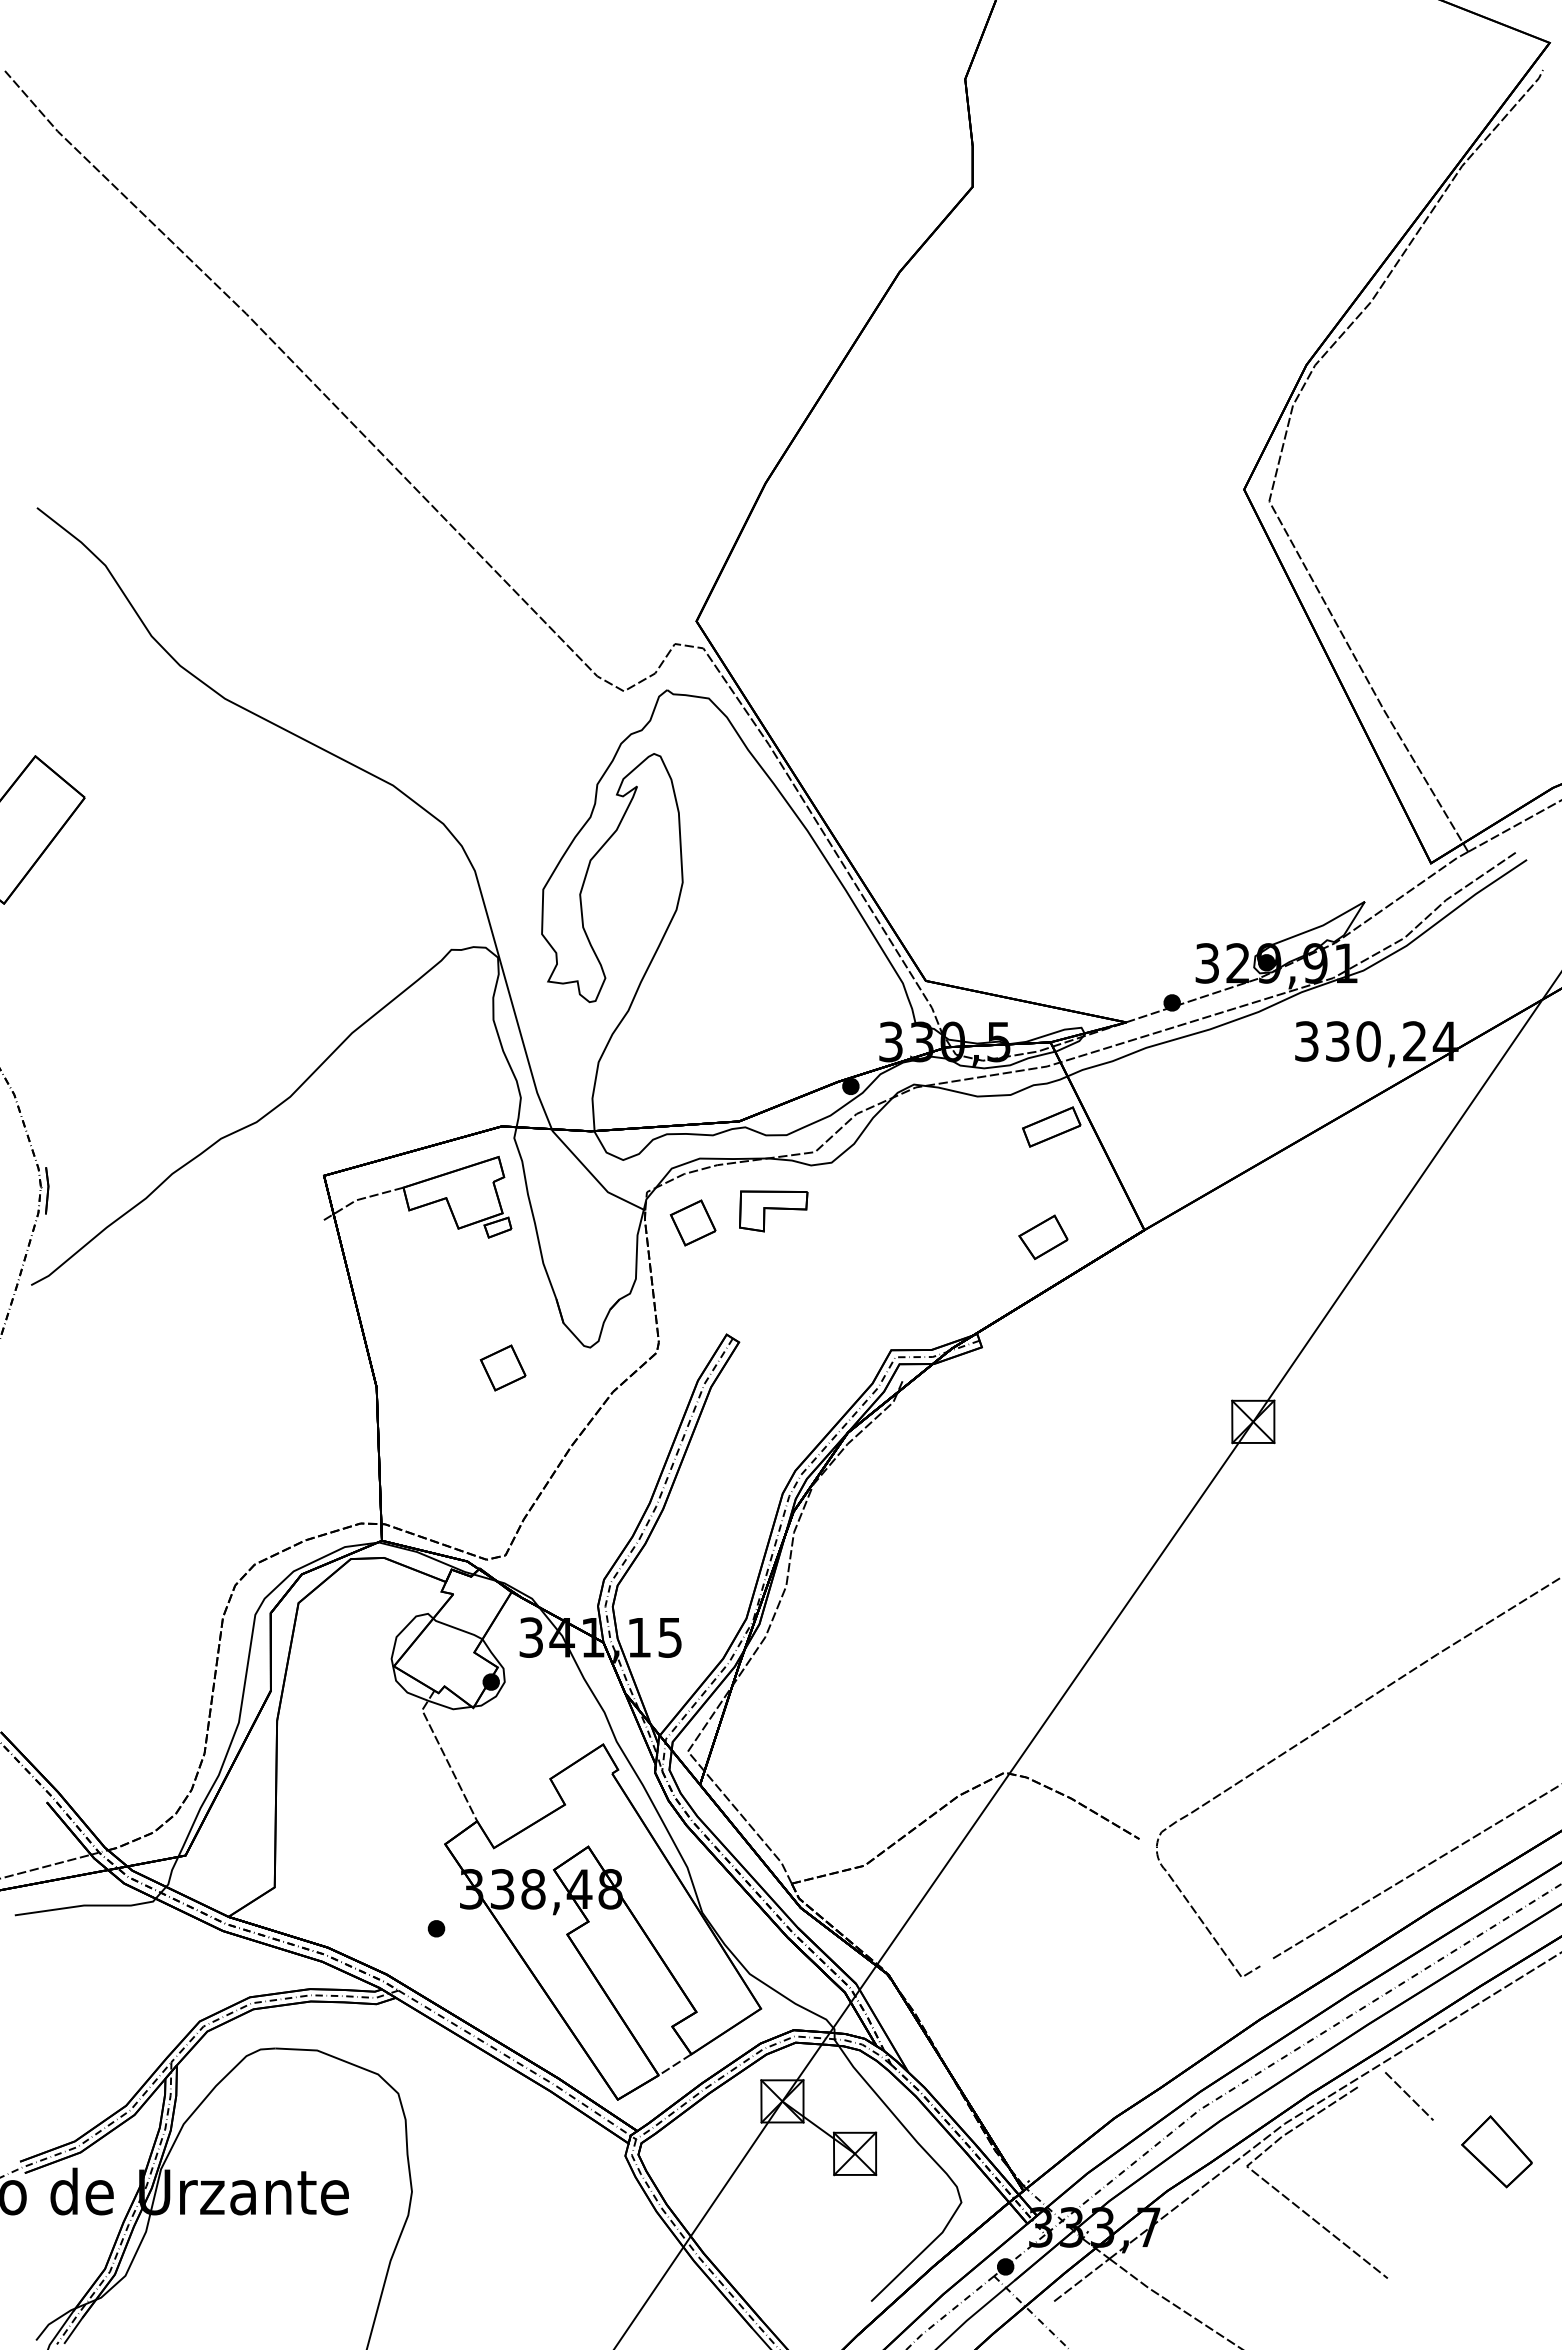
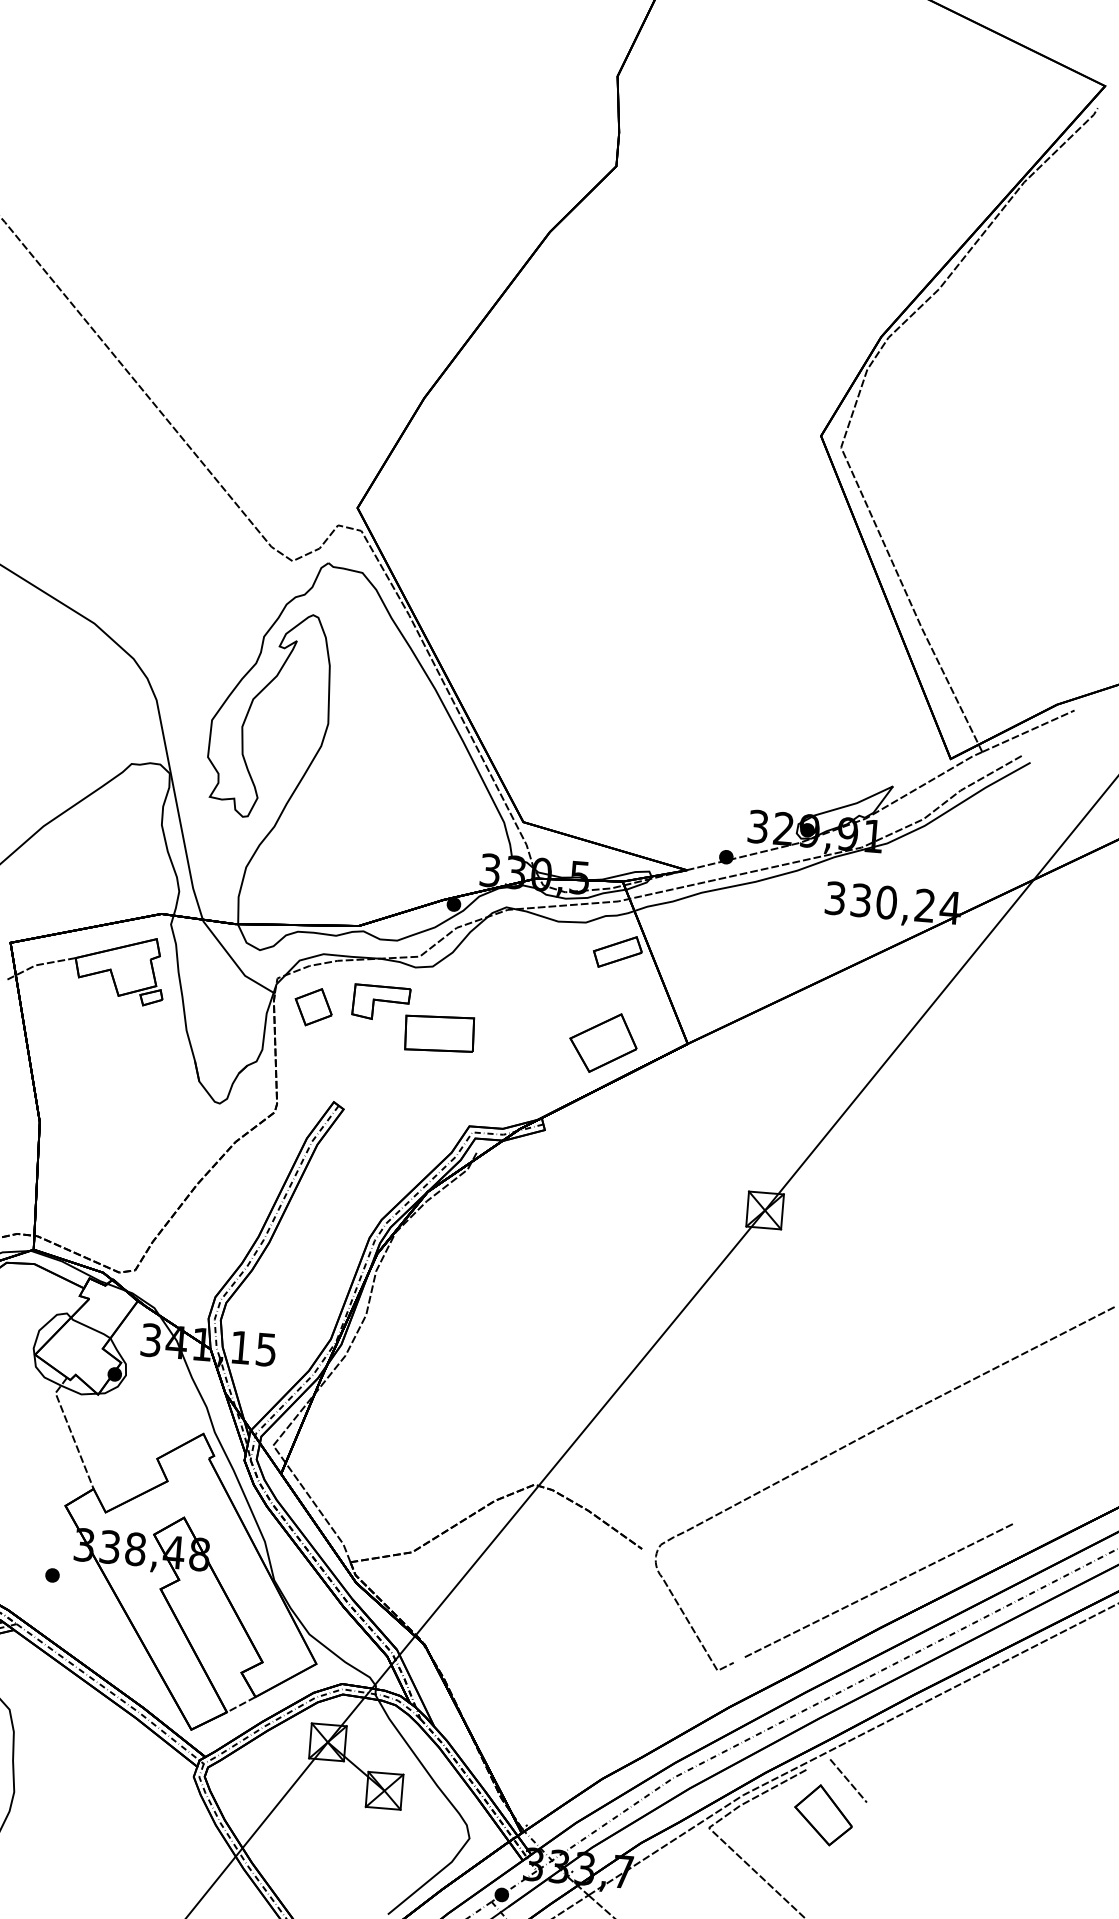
part: (1043, 1237) -> (603, 1043), size x1.67
part: (846, 1242) -> (439, 1033), added
part: (502, 1367) -> (145, 1114), removed
part: (1496, 2151) -> (823, 1814), moved

